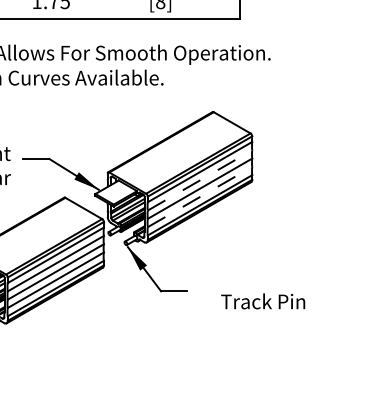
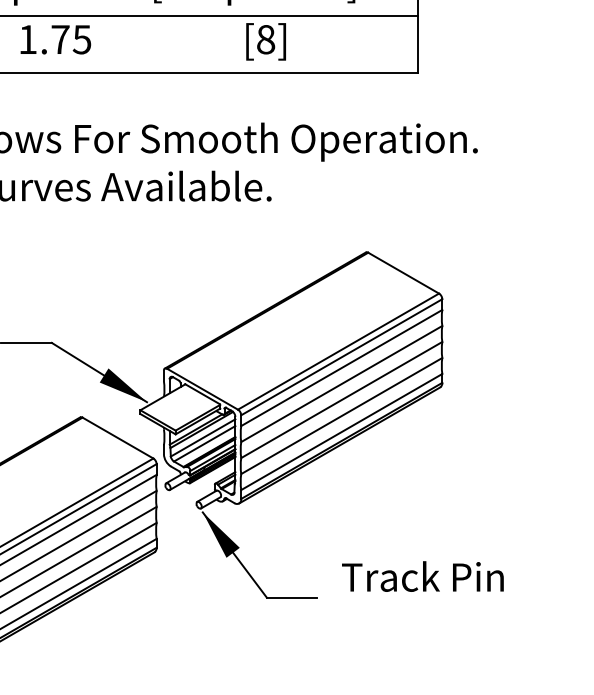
line: (200, 180) -> (342, 384), dashed -> solid
line: (200, 196) -> (342, 415), dashed -> solid
text: (263, 301) -> (423, 576), moved

